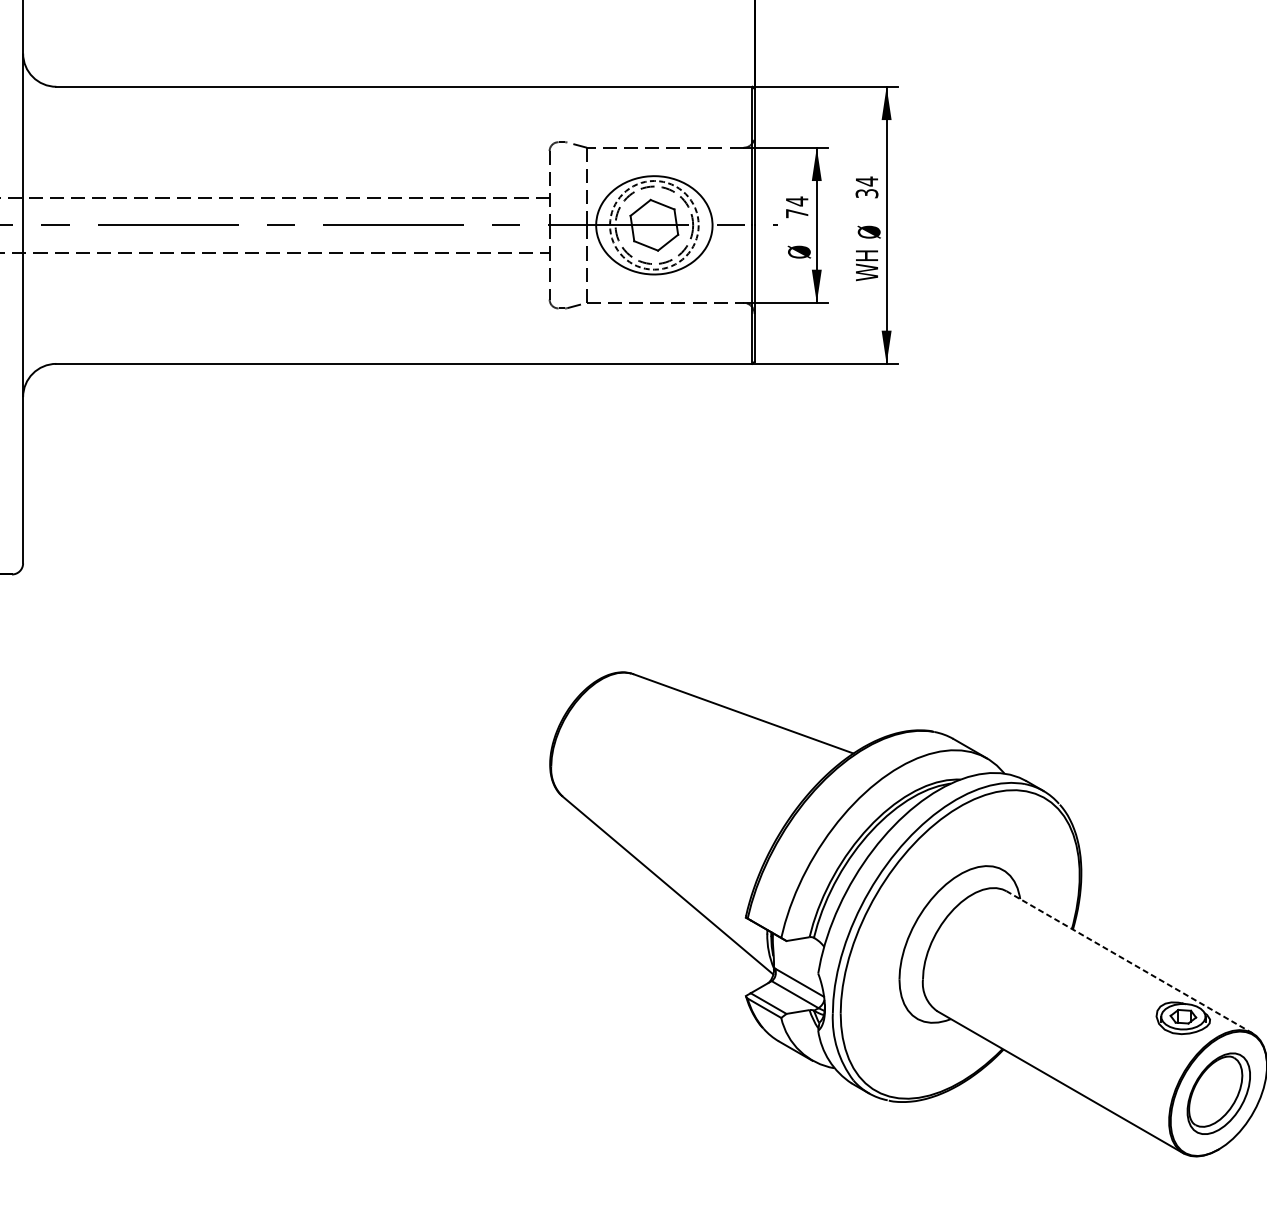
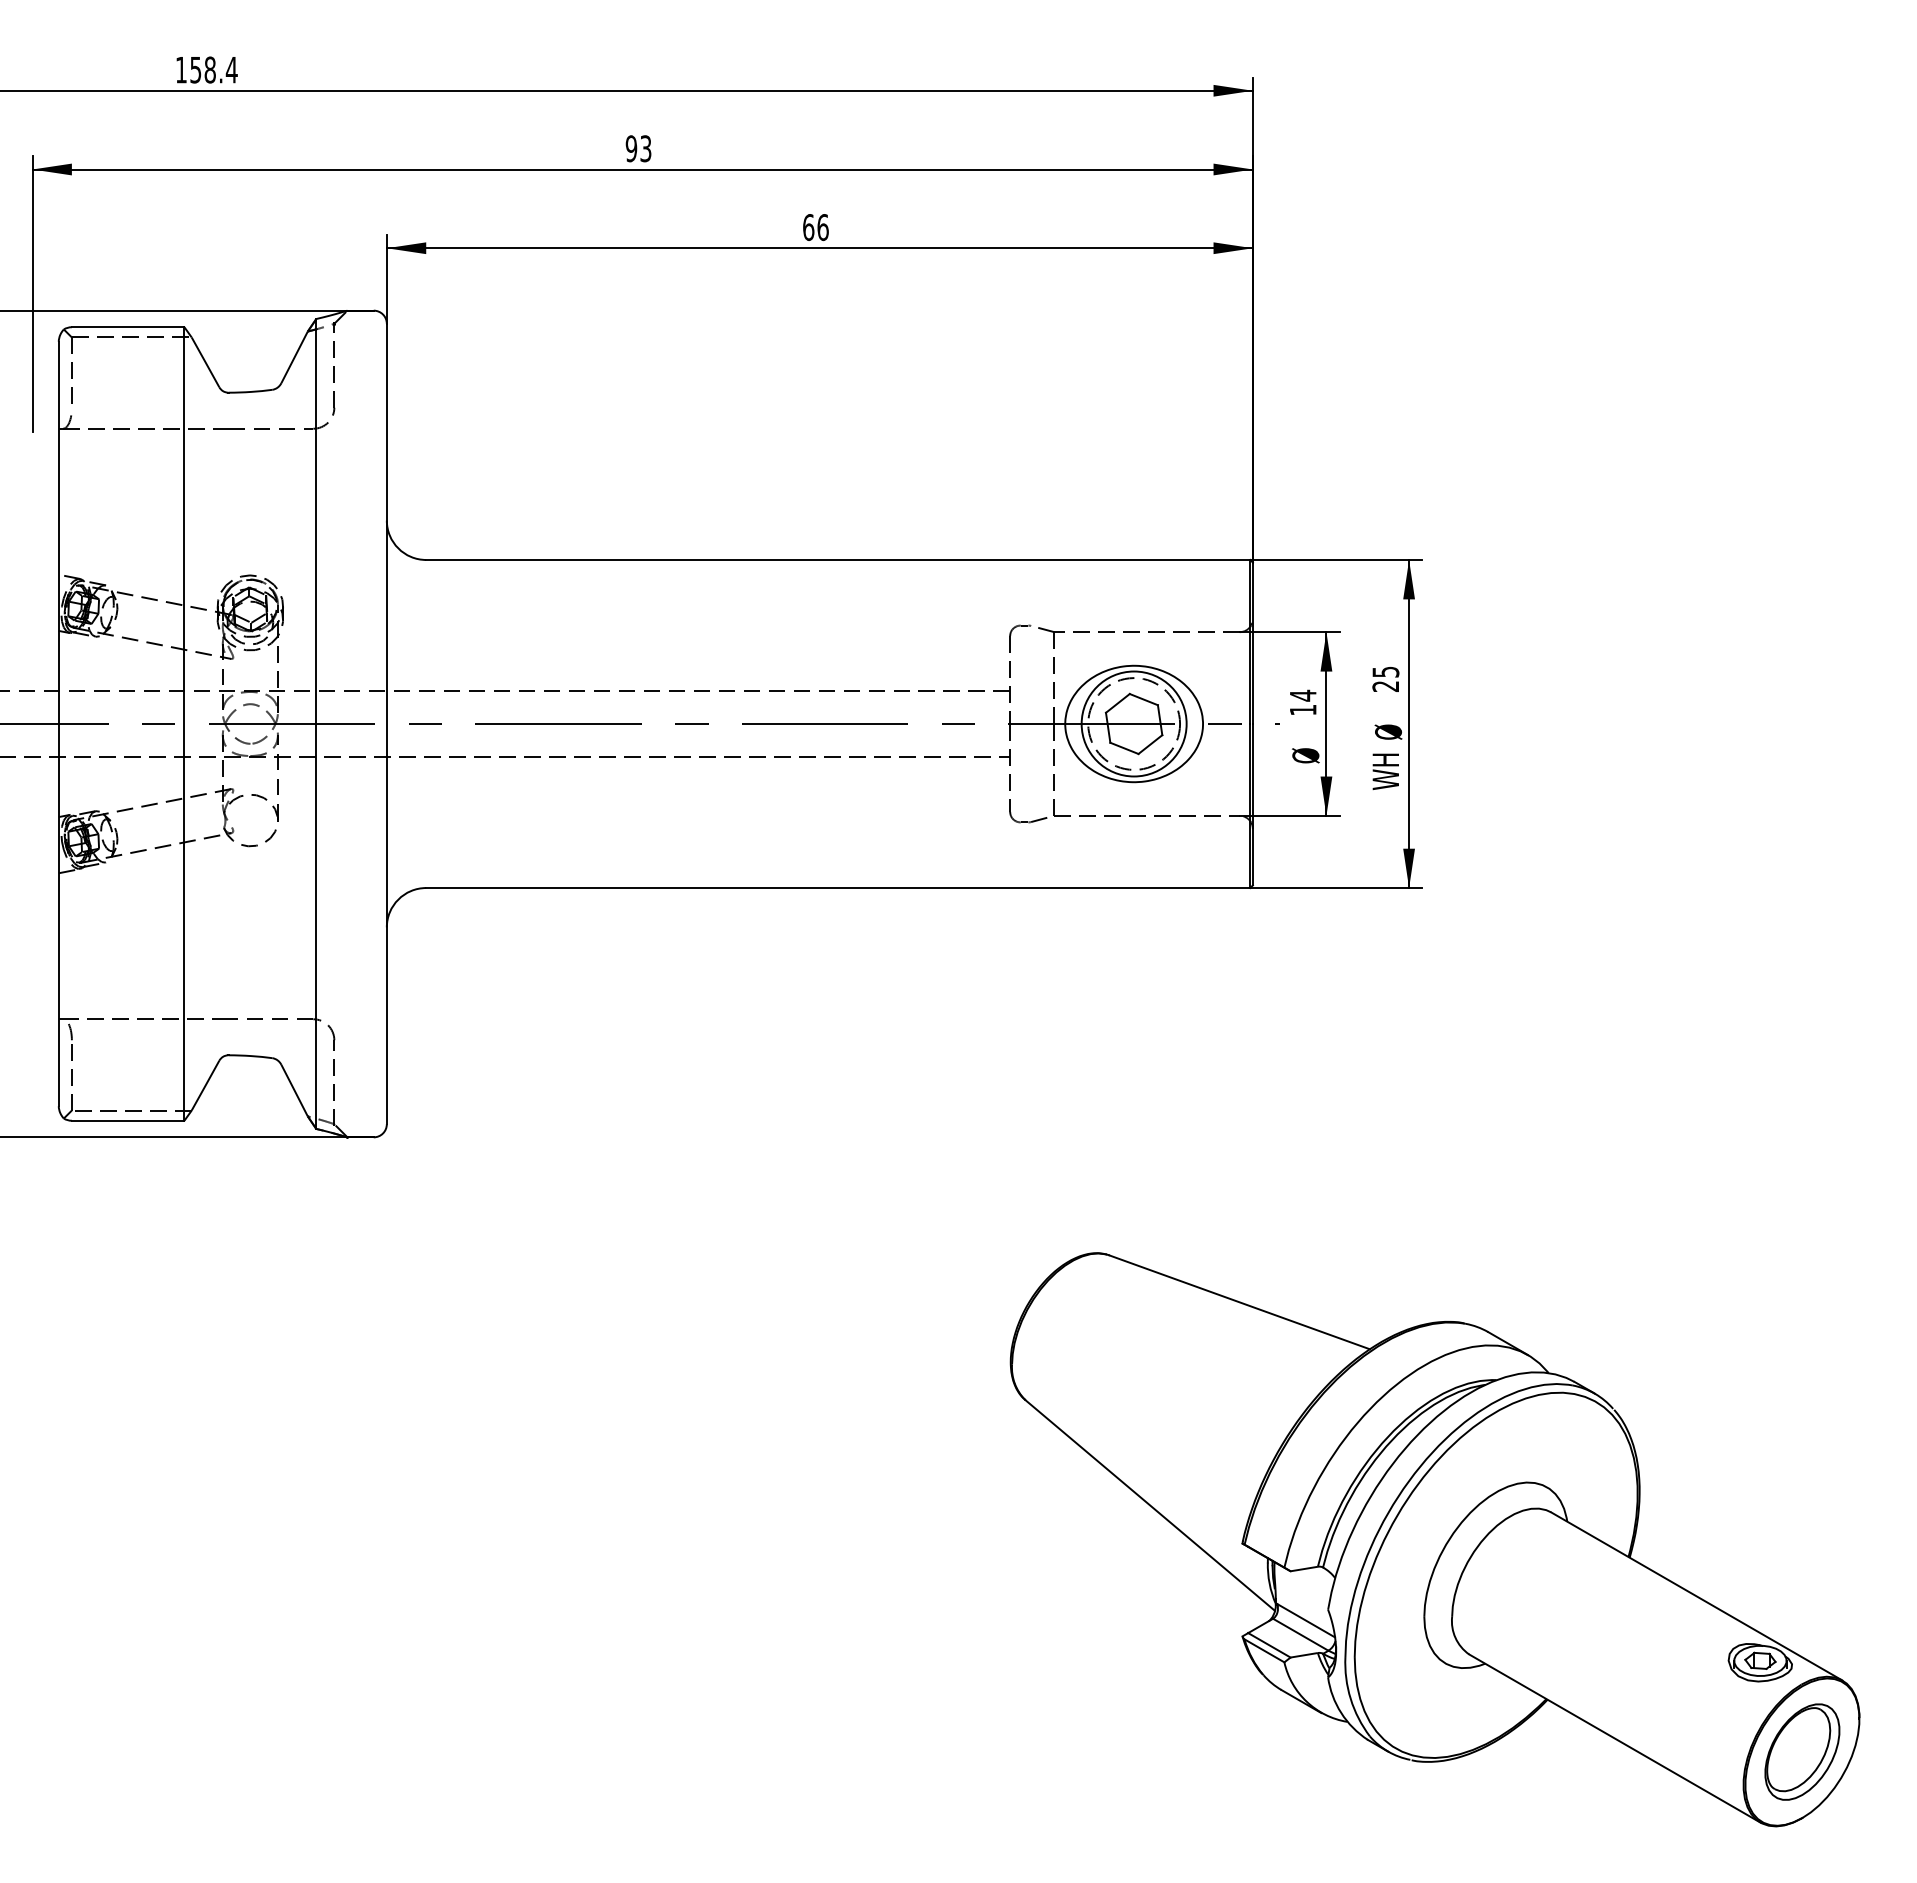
text: (866, 186) -> (1385, 678), 34 -> 25
text: (797, 213) -> (1303, 709), 74 -> 14
circle: (653, 224) -> (1133, 723), dashed -> solid
line: (1129, 962) -> (1696, 1596), dashed -> solid

